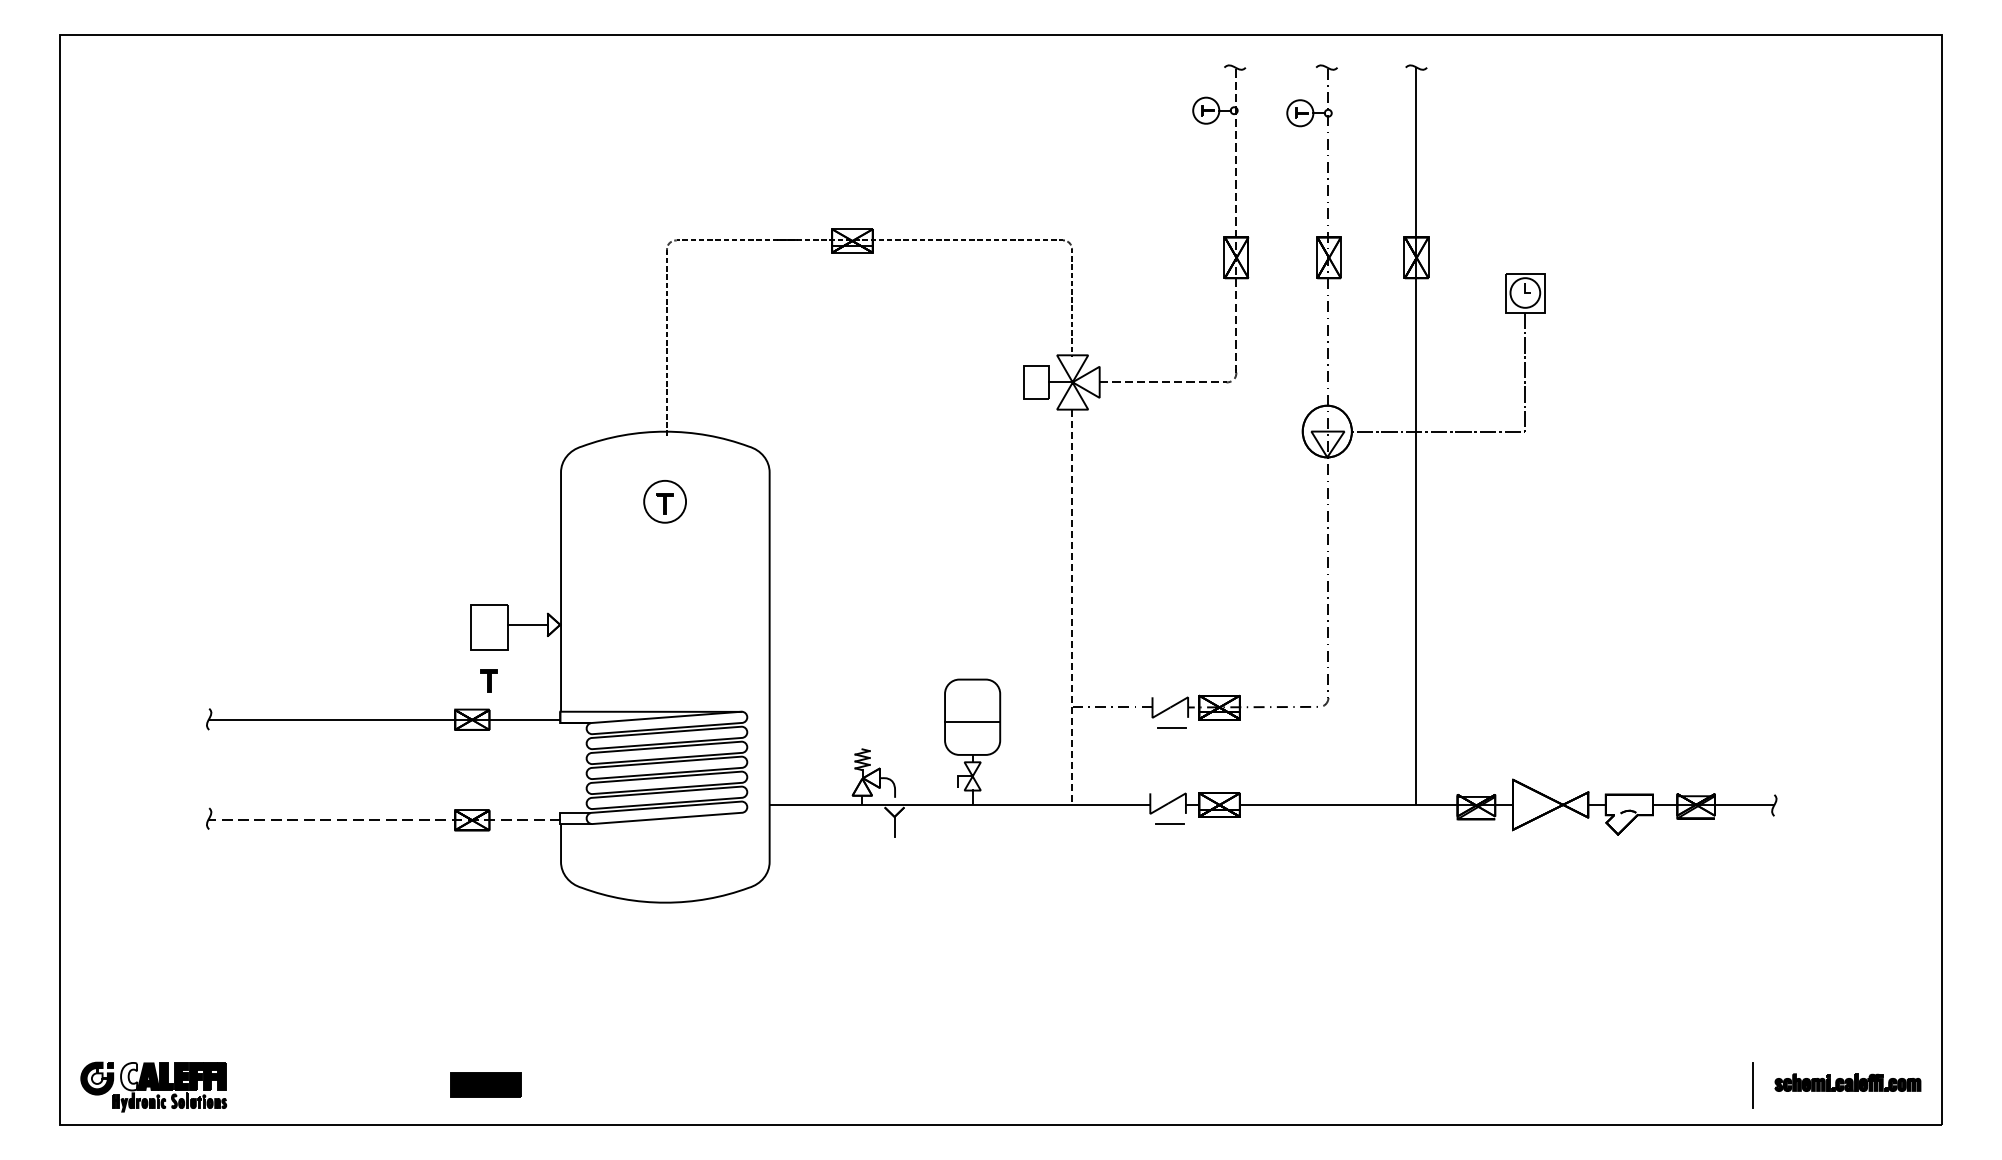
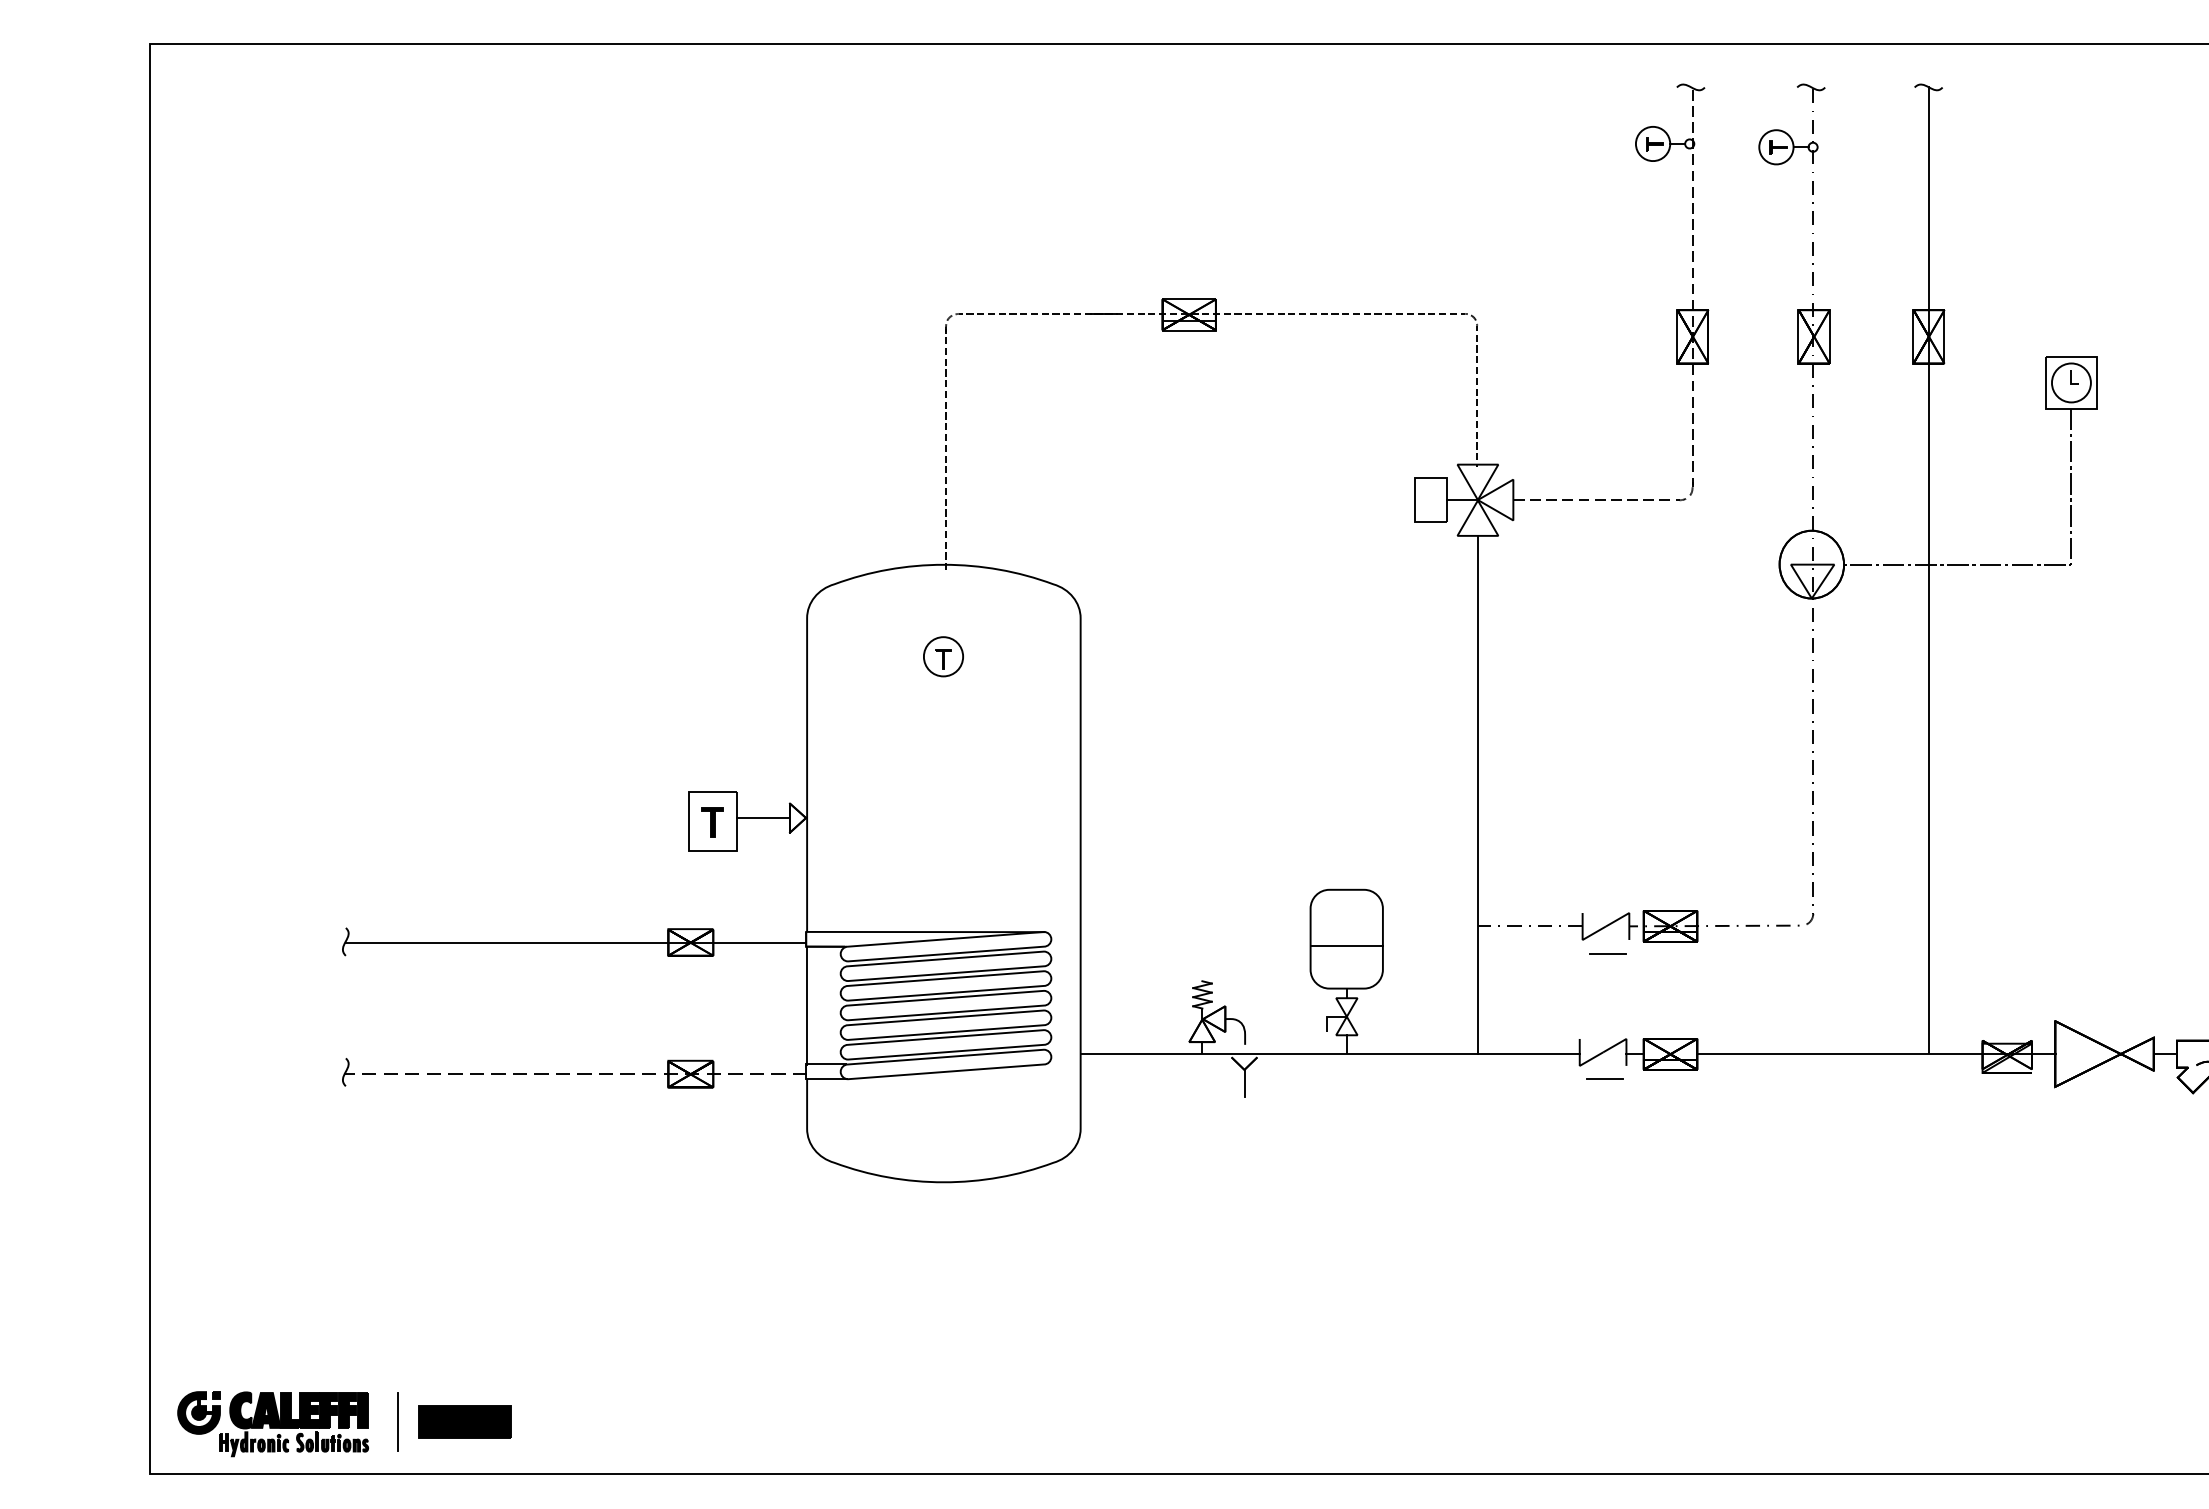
part: (664, 501) -> (942, 656), size x0.71
line: (1072, 607) -> (1477, 795), dashed -> solid
part: (488, 680) -> (712, 821), moved
line: (561, 767) -> (807, 1005), added
fill: (129, 1076) -> (241, 1410), added
fill: (96, 1078) -> (198, 1412), added
part: (485, 1084) -> (464, 1420), moved
line: (249, 1085) -> (398, 1421), added

